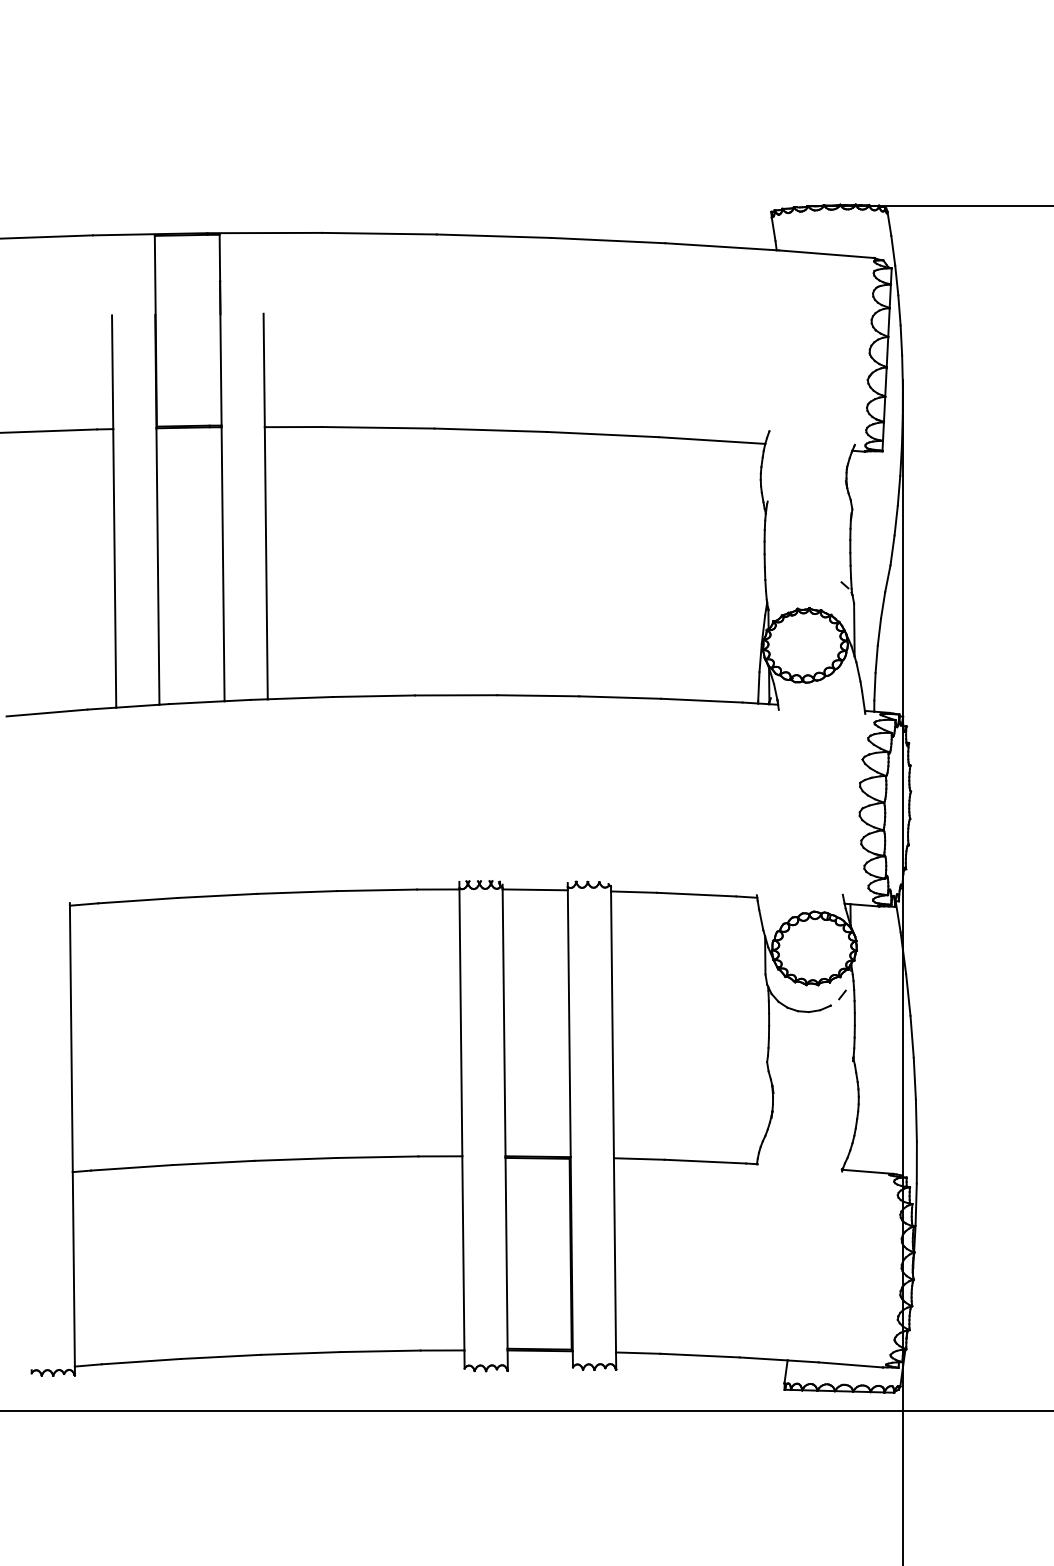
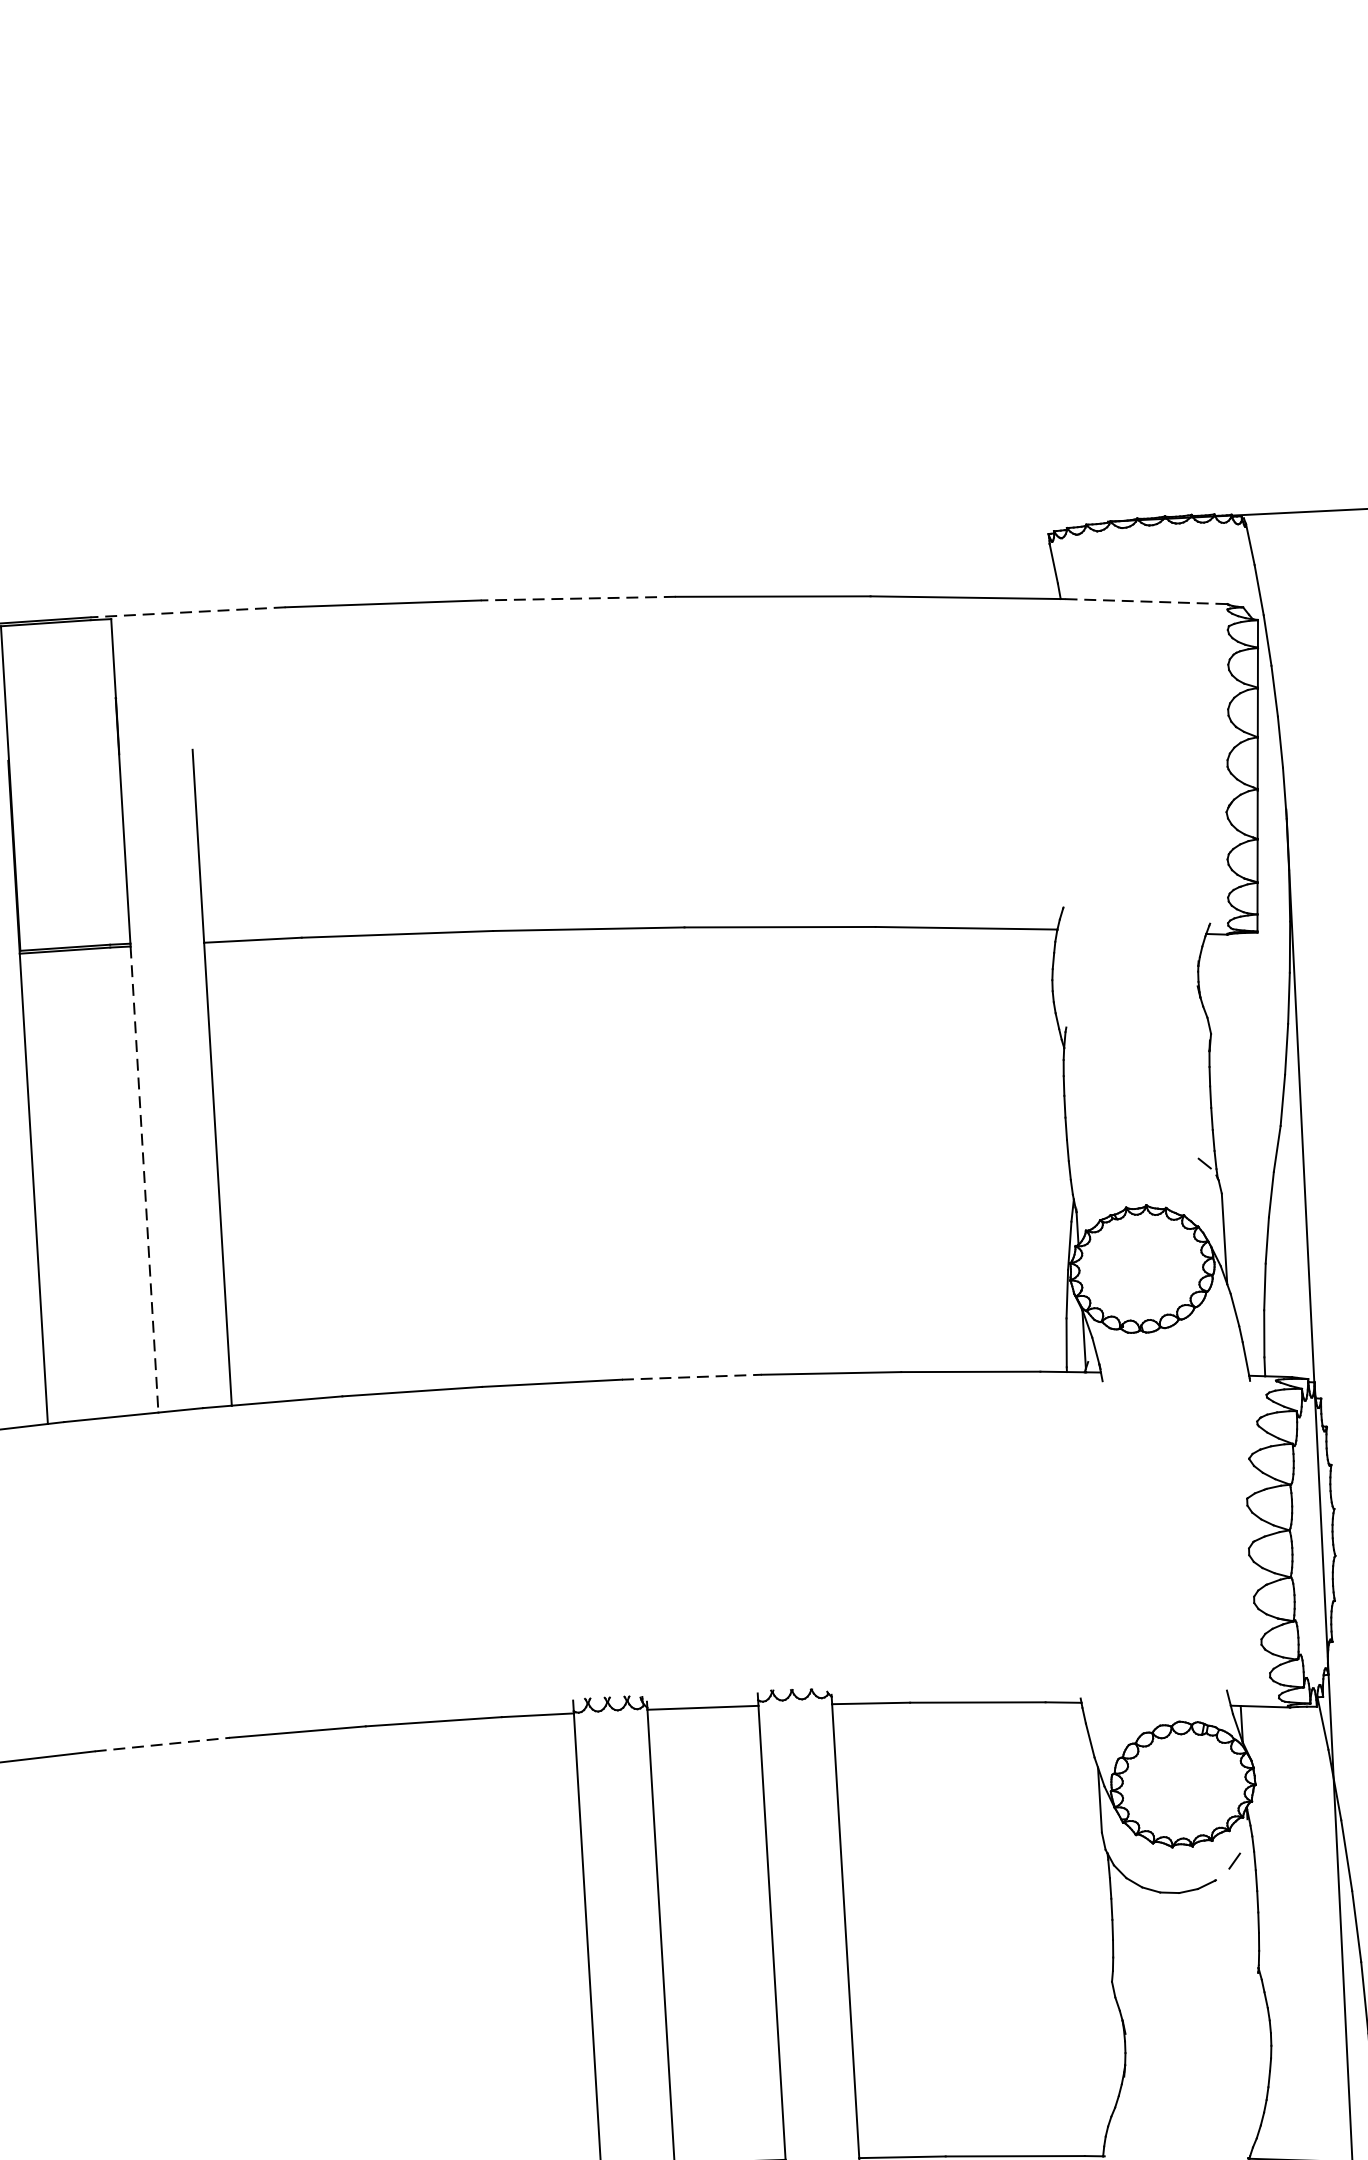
line: (264, 233) -> (187, 613), solid -> dashed
line: (493, 236) -> (577, 599), solid -> dashed
line: (826, 254) -> (1145, 602), solid -> dashed
line: (223, 564) -> (145, 1179), solid -> dashed
line: (538, 695) -> (692, 1376), solid -> dashed
line: (217, 895) -> (162, 1743), solid -> dashed

